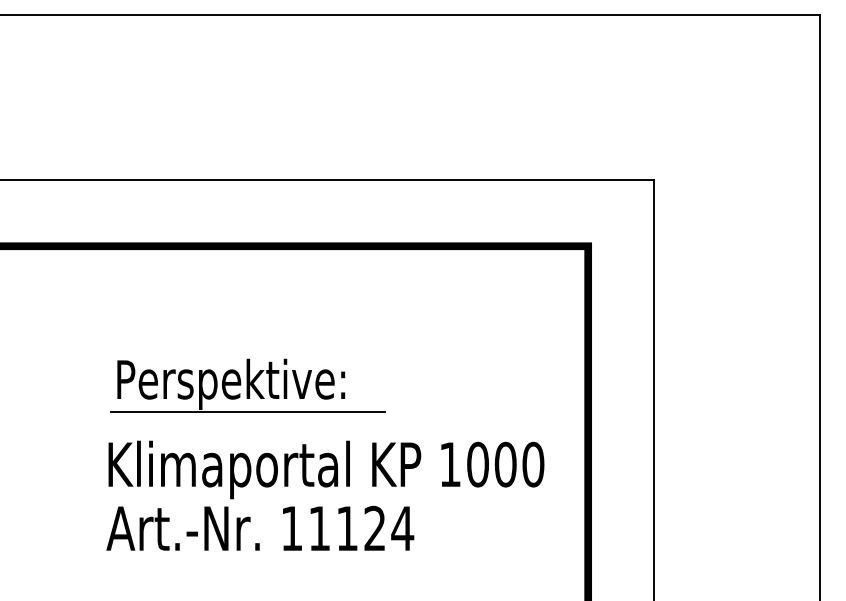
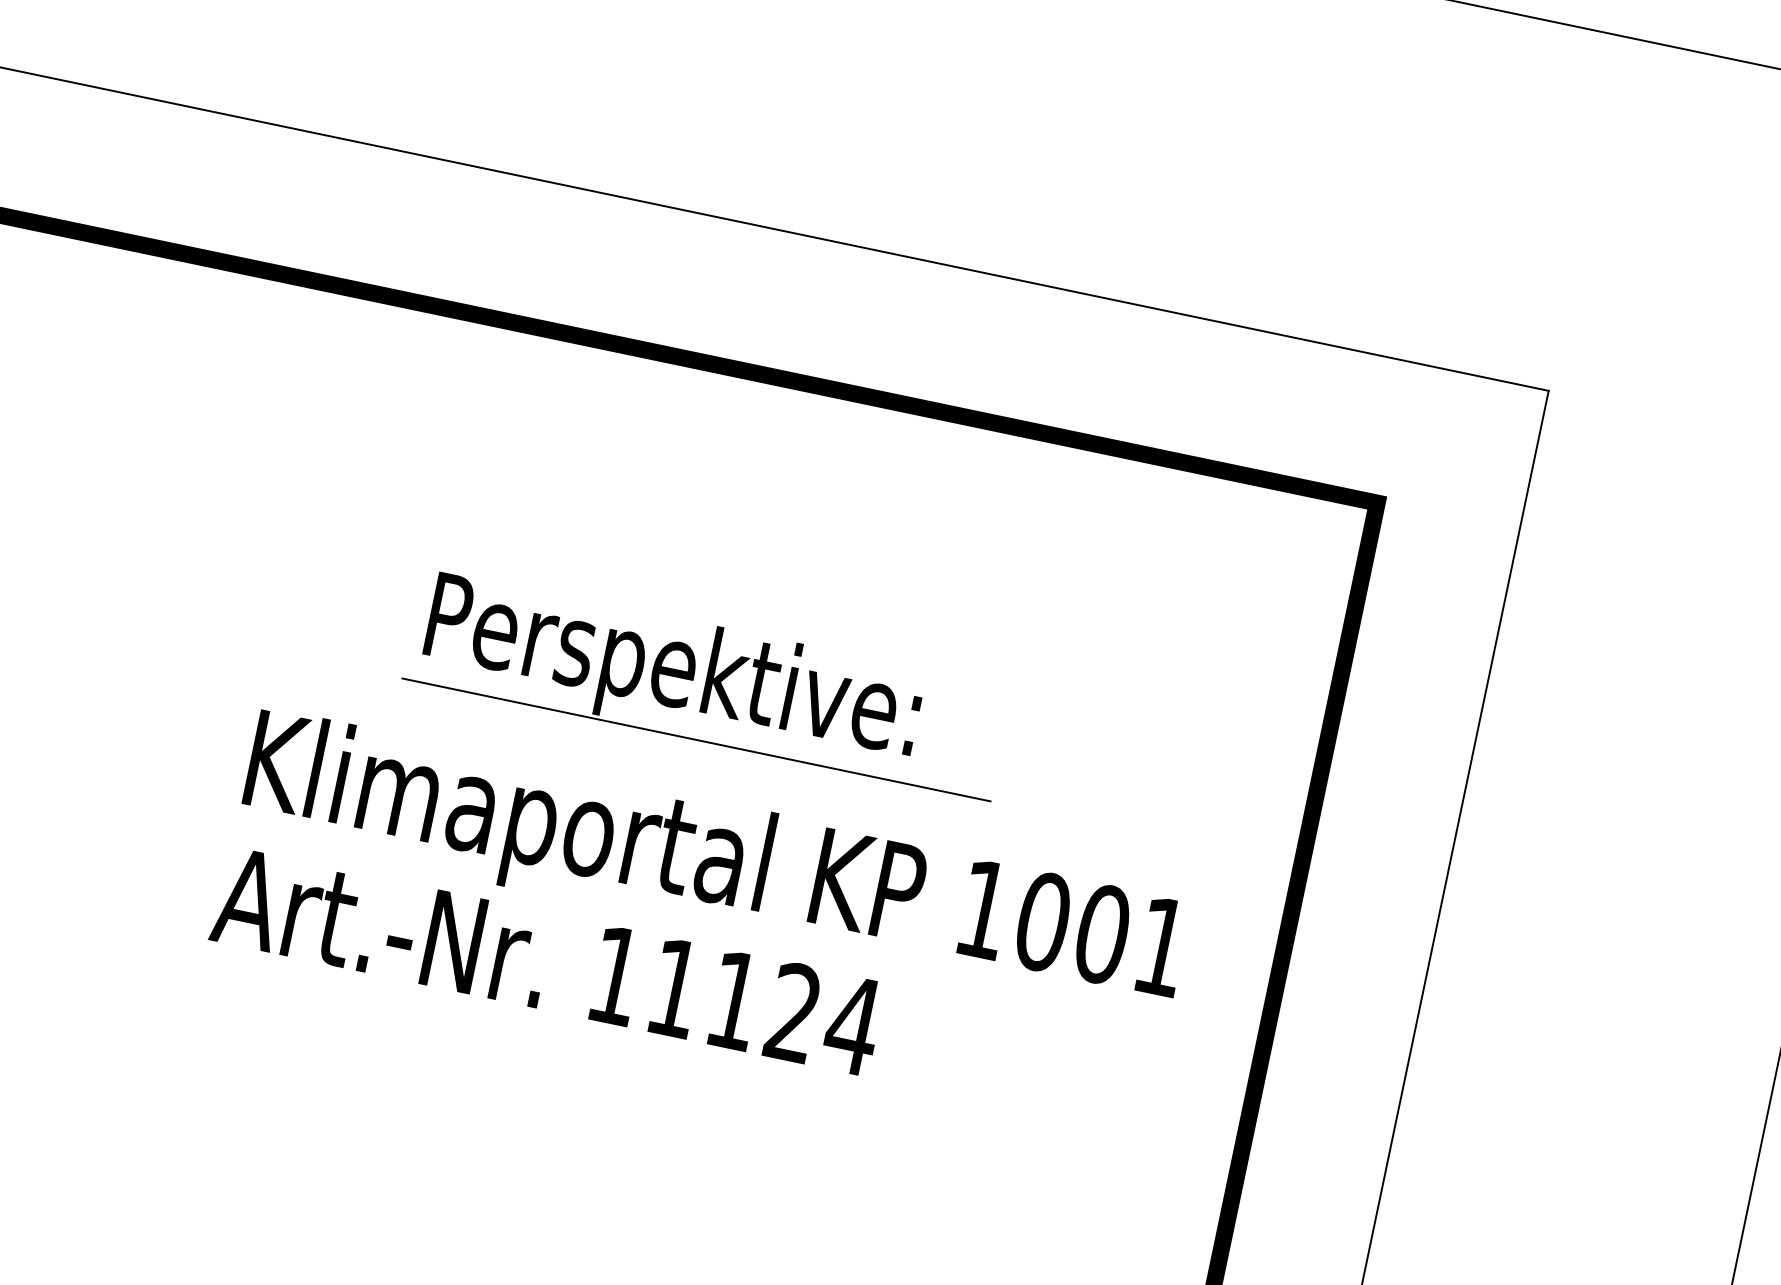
part: (247, 385) -> (707, 683), moved
text: (533, 464) -> (1162, 946), 1000 -> 1001

